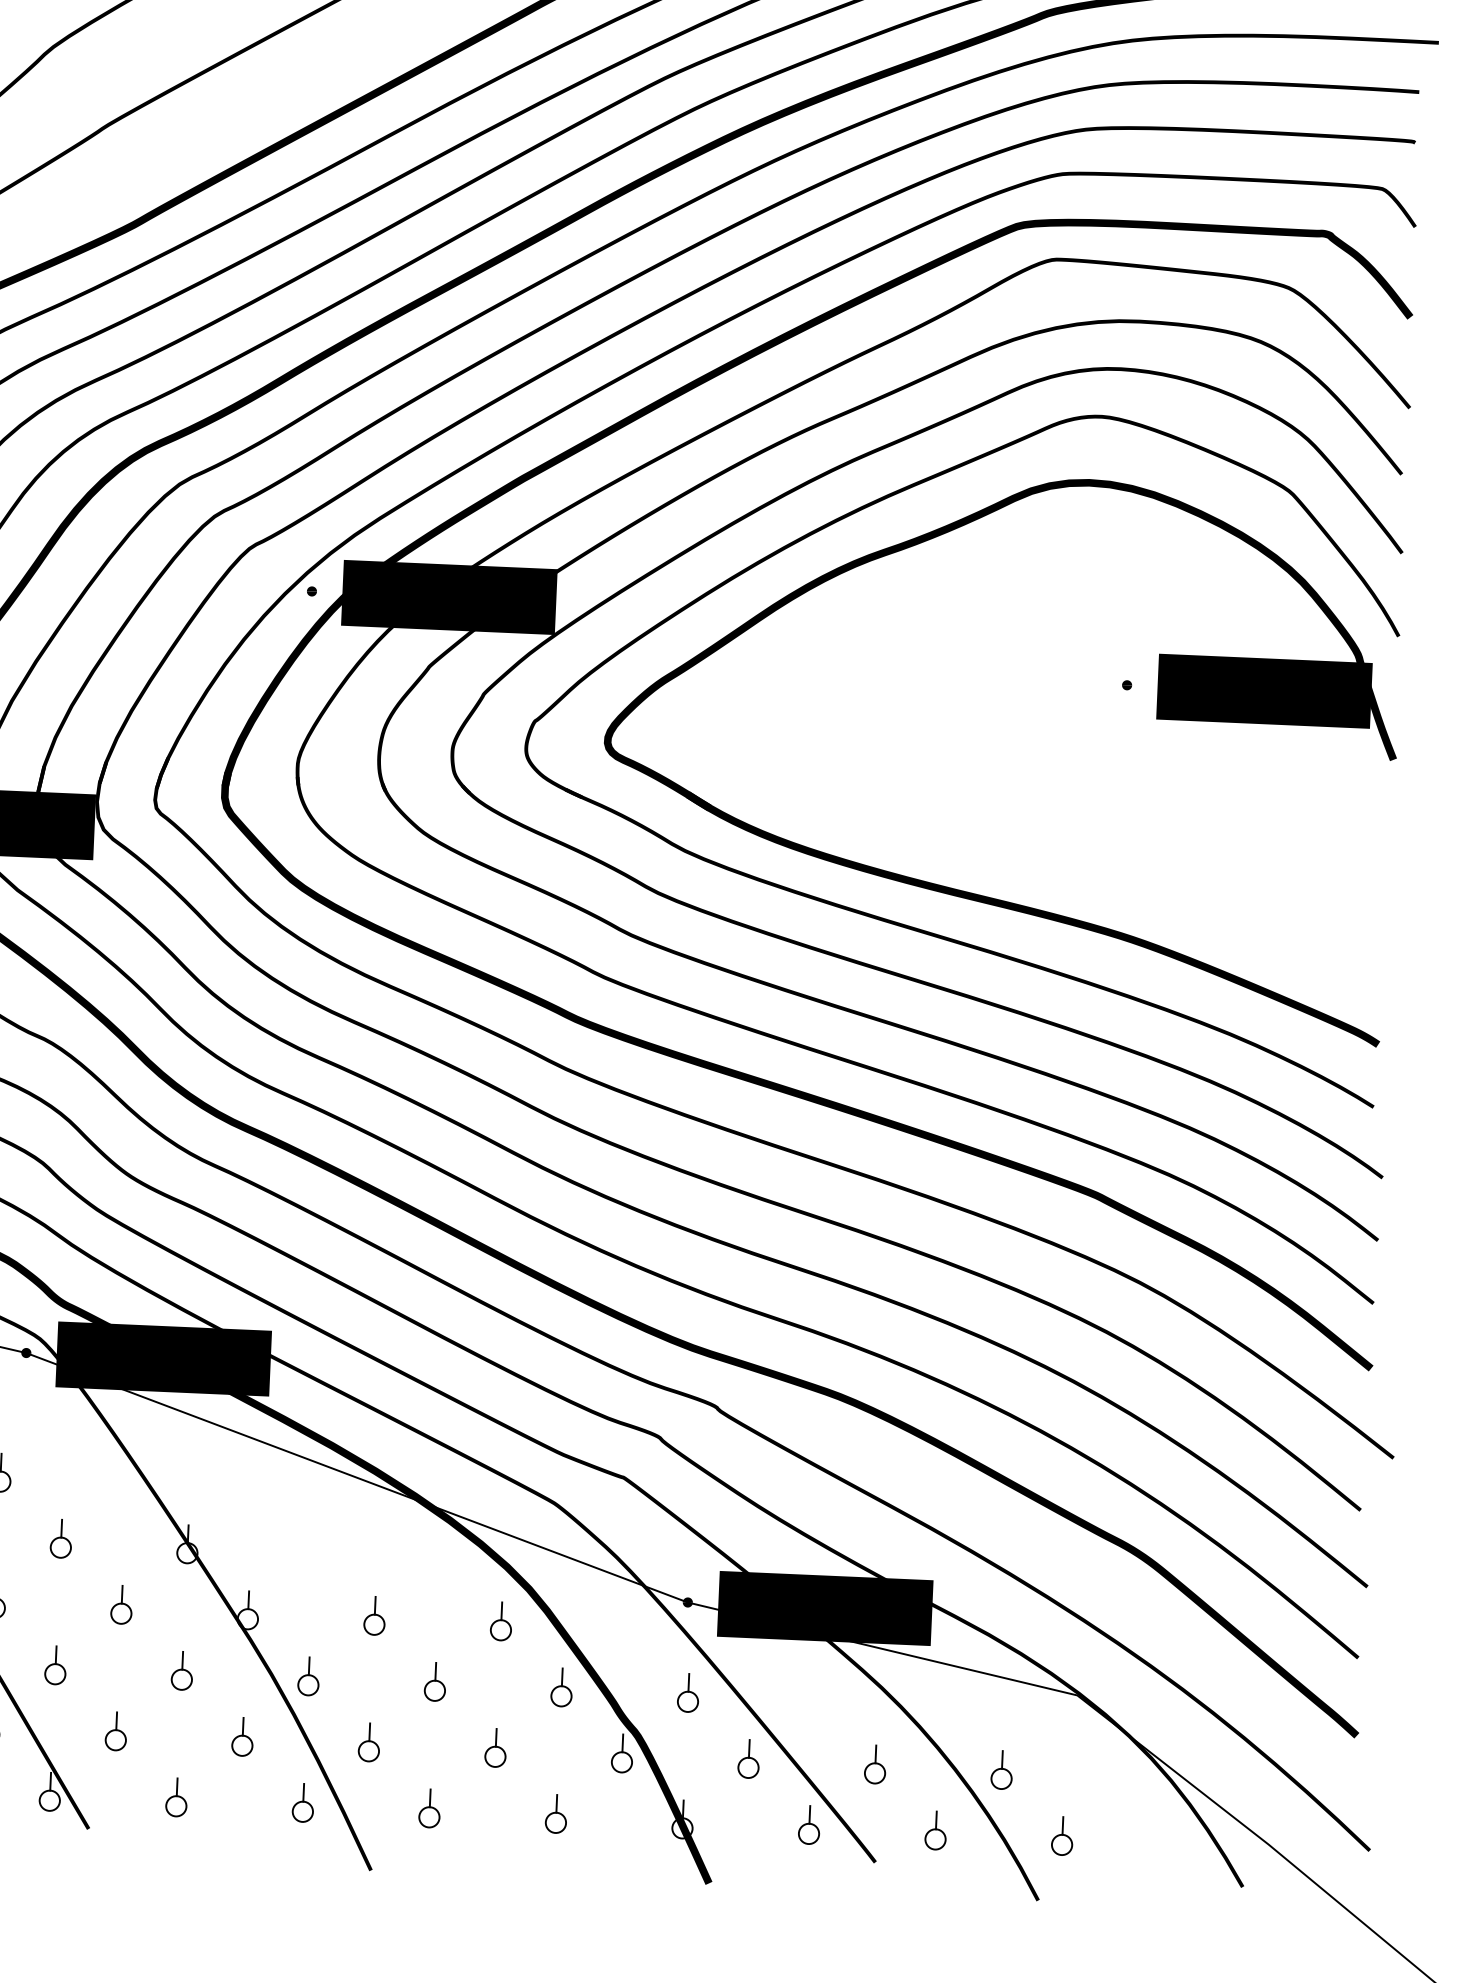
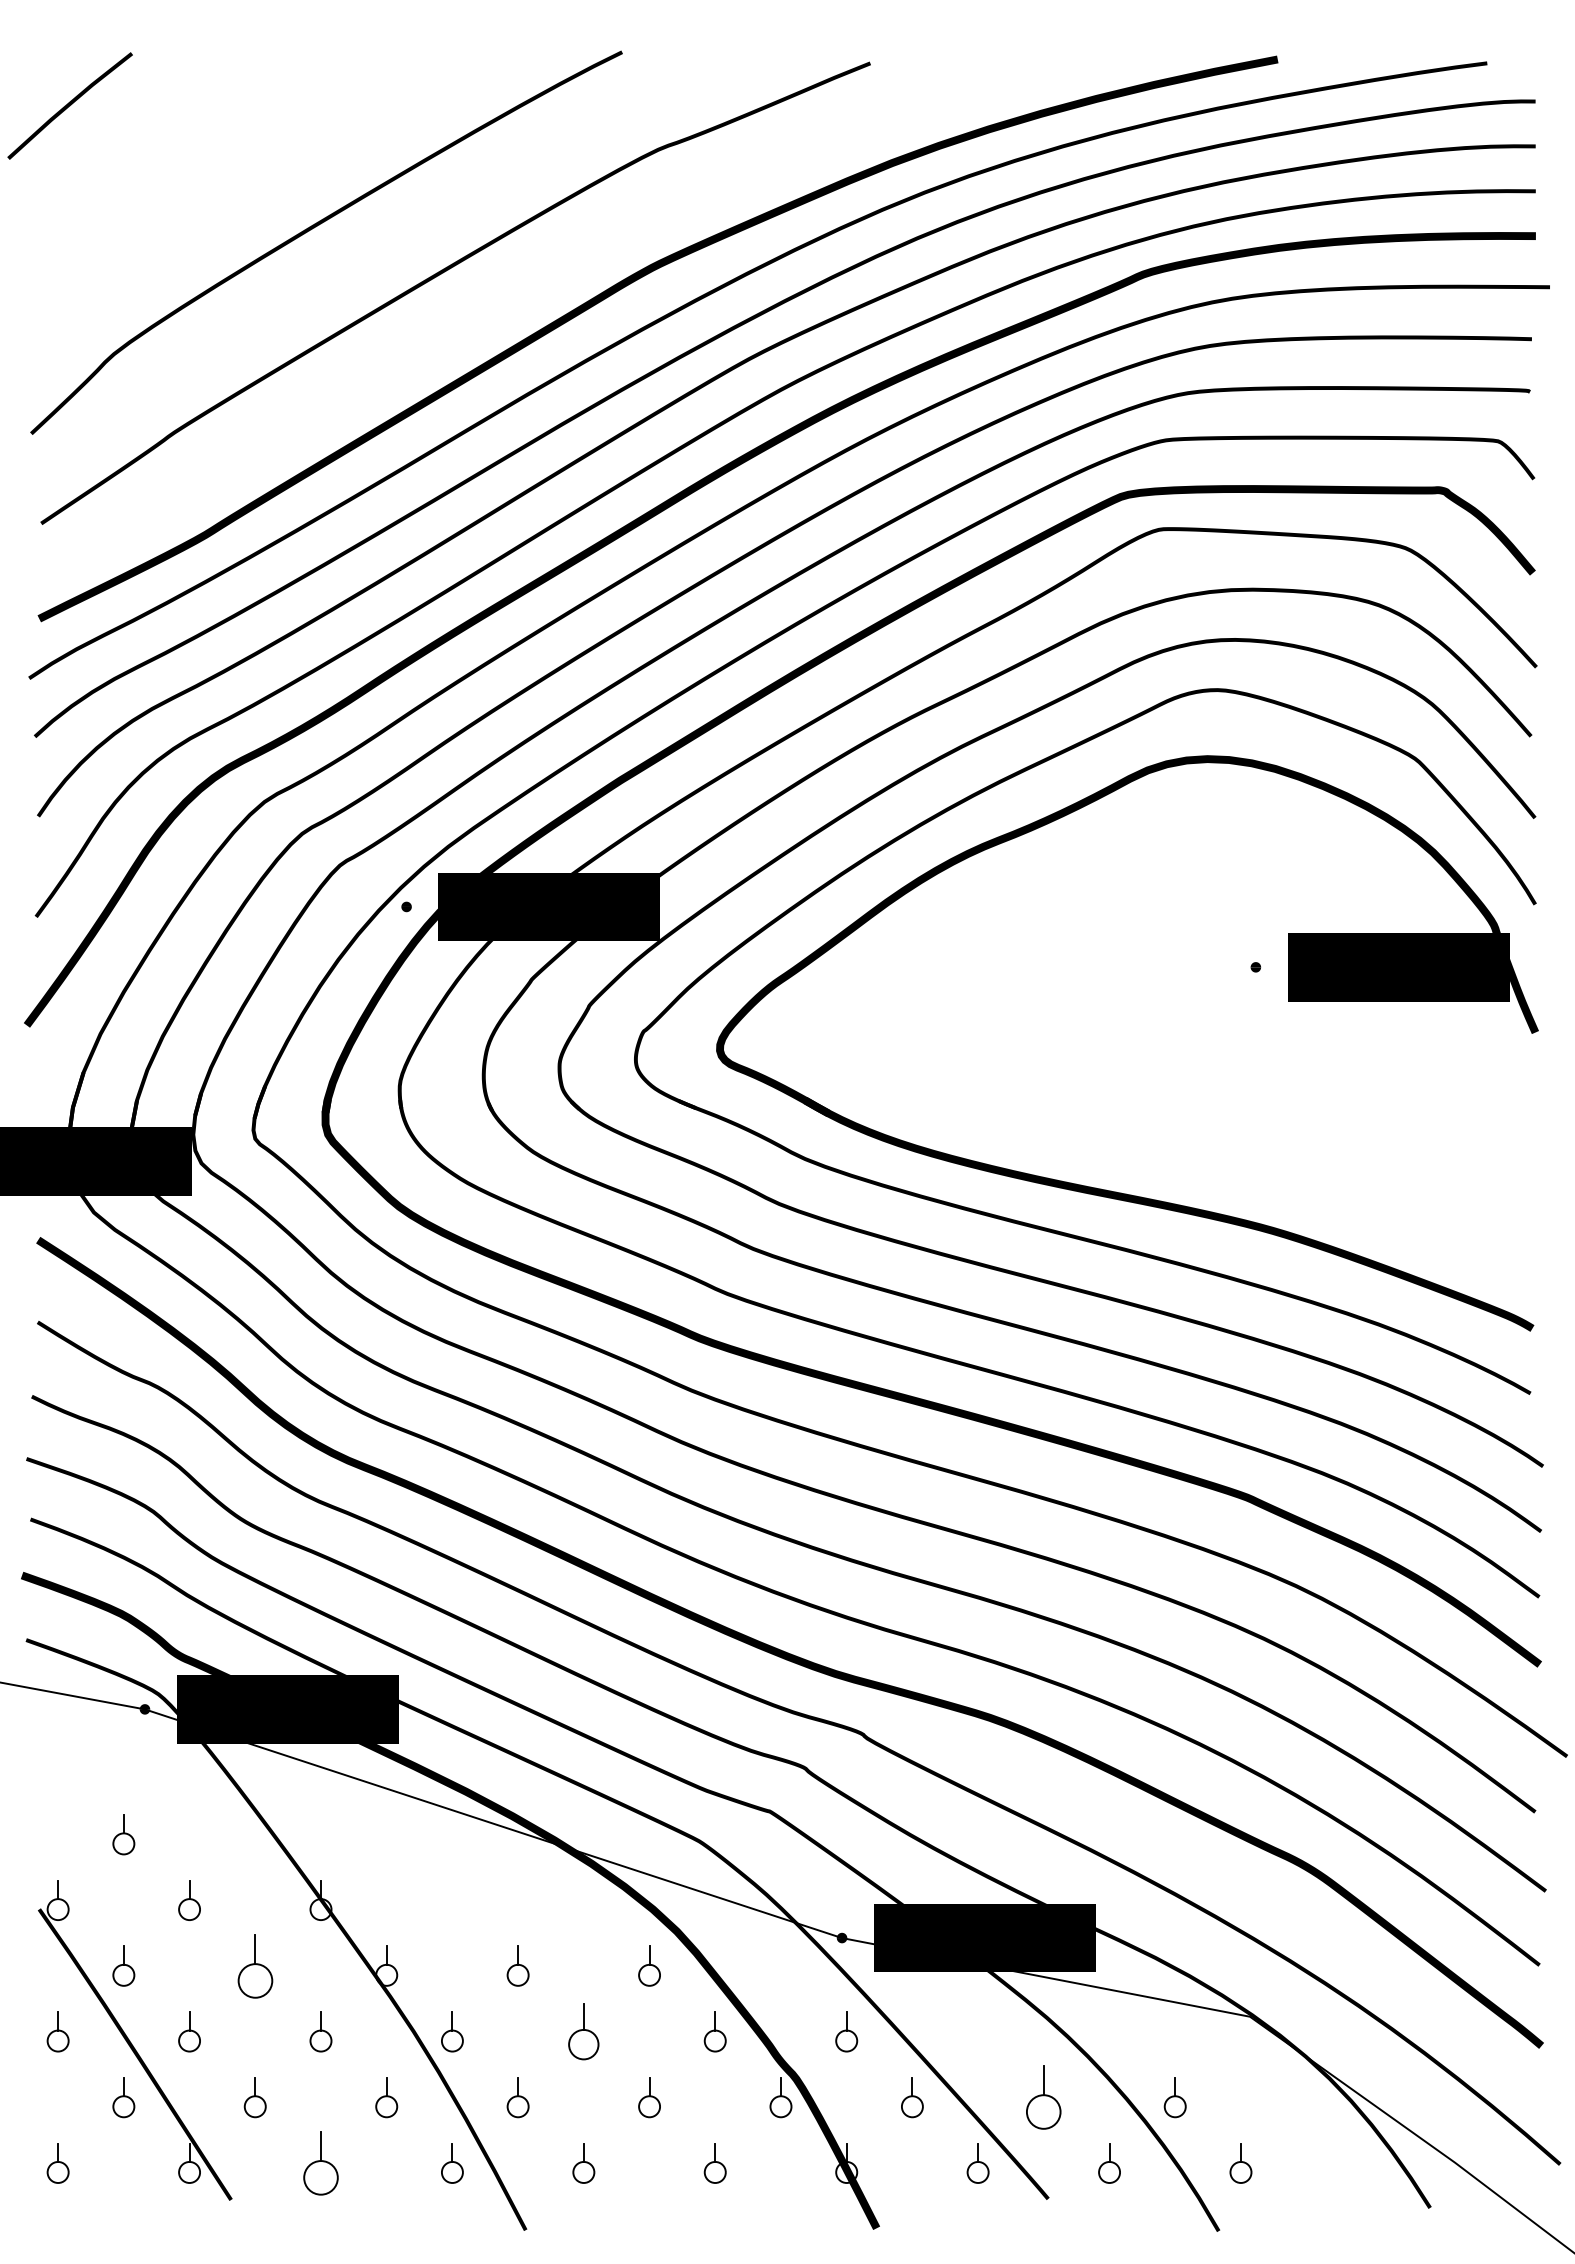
part: (121, 1604) -> (254, 1965), size x1.6
part: (435, 1681) -> (583, 2031), size x1.4
part: (875, 1764) -> (1043, 2097), size x1.6
part: (176, 1797) -> (320, 2163), size x1.6

